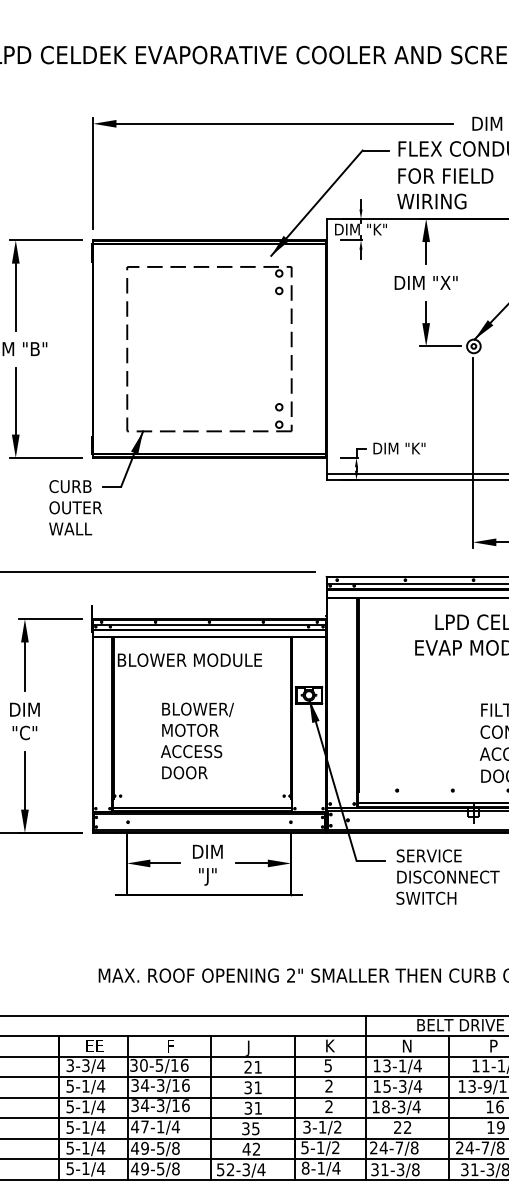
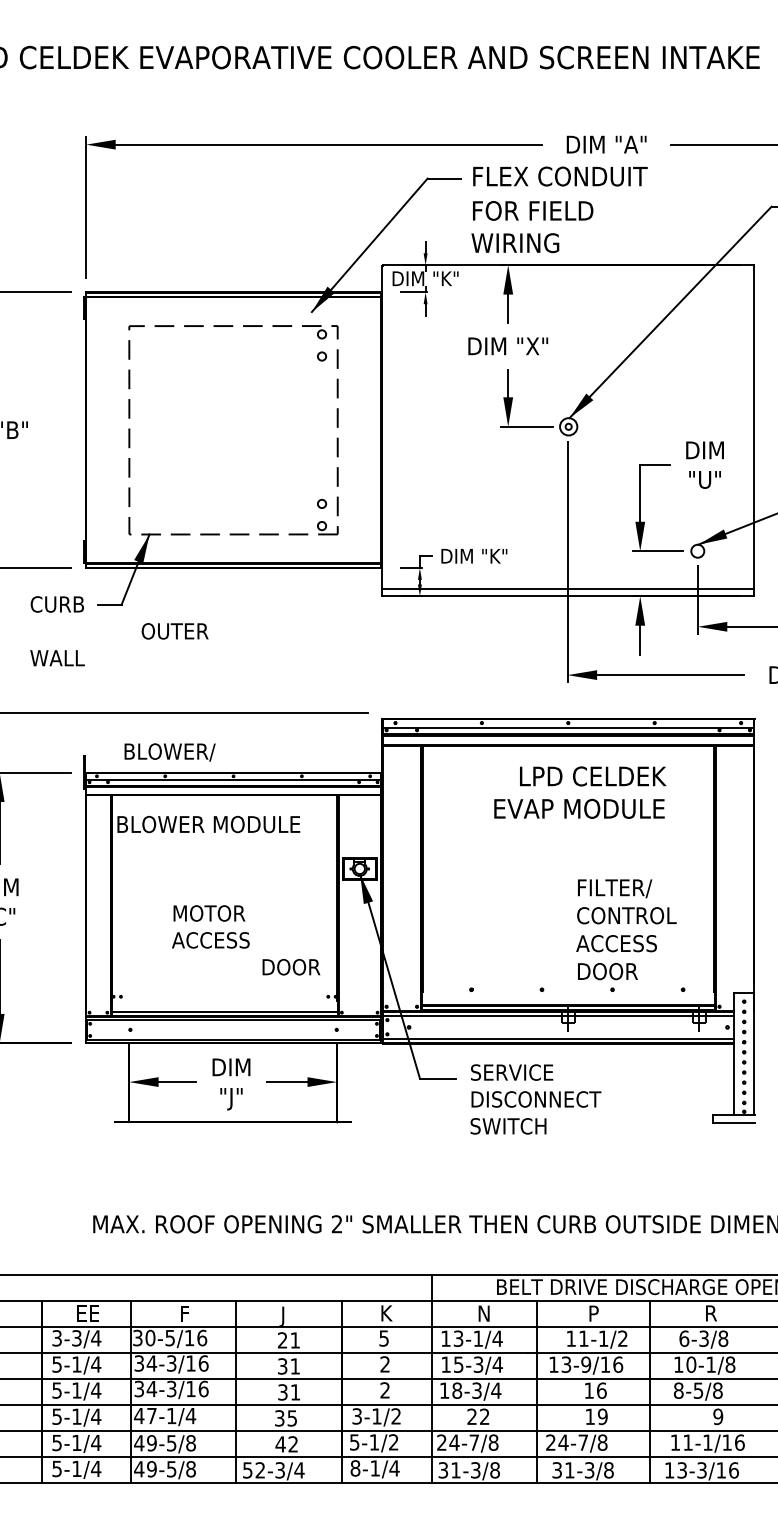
text: (75, 507) -> (174, 631), moved
text: (197, 709) -> (169, 752), moved
text: (184, 773) -> (291, 967), moved

